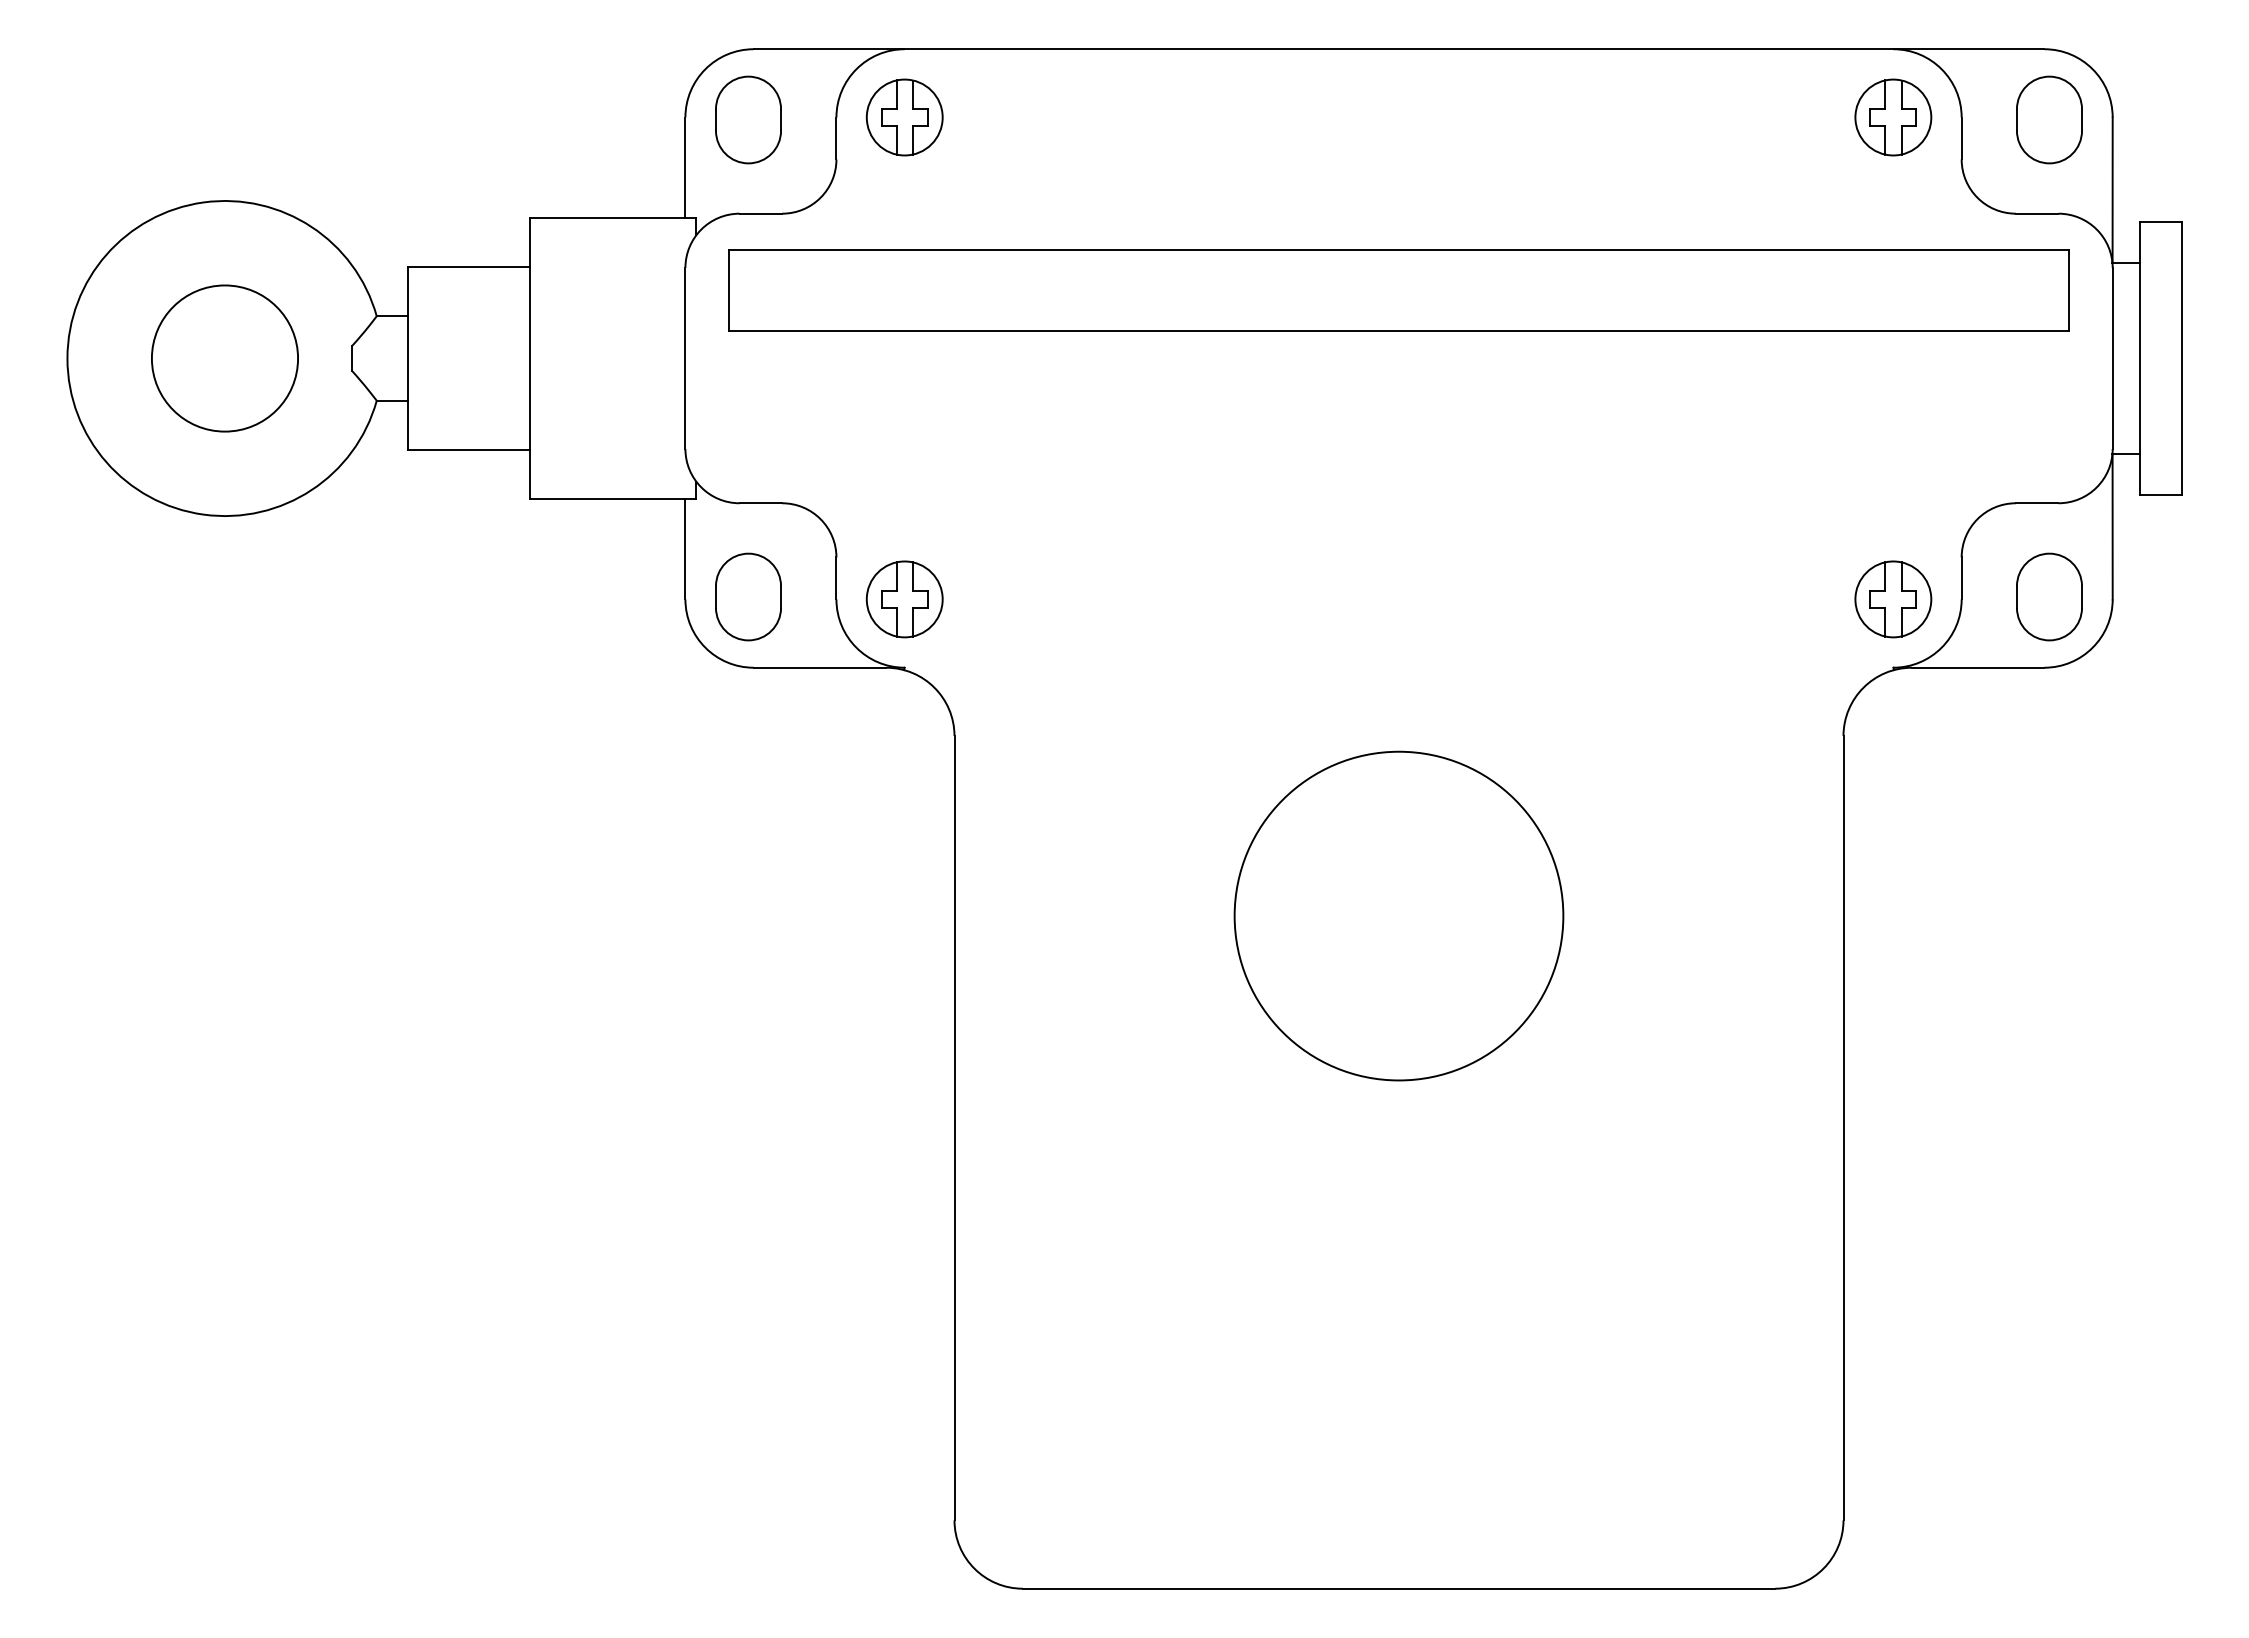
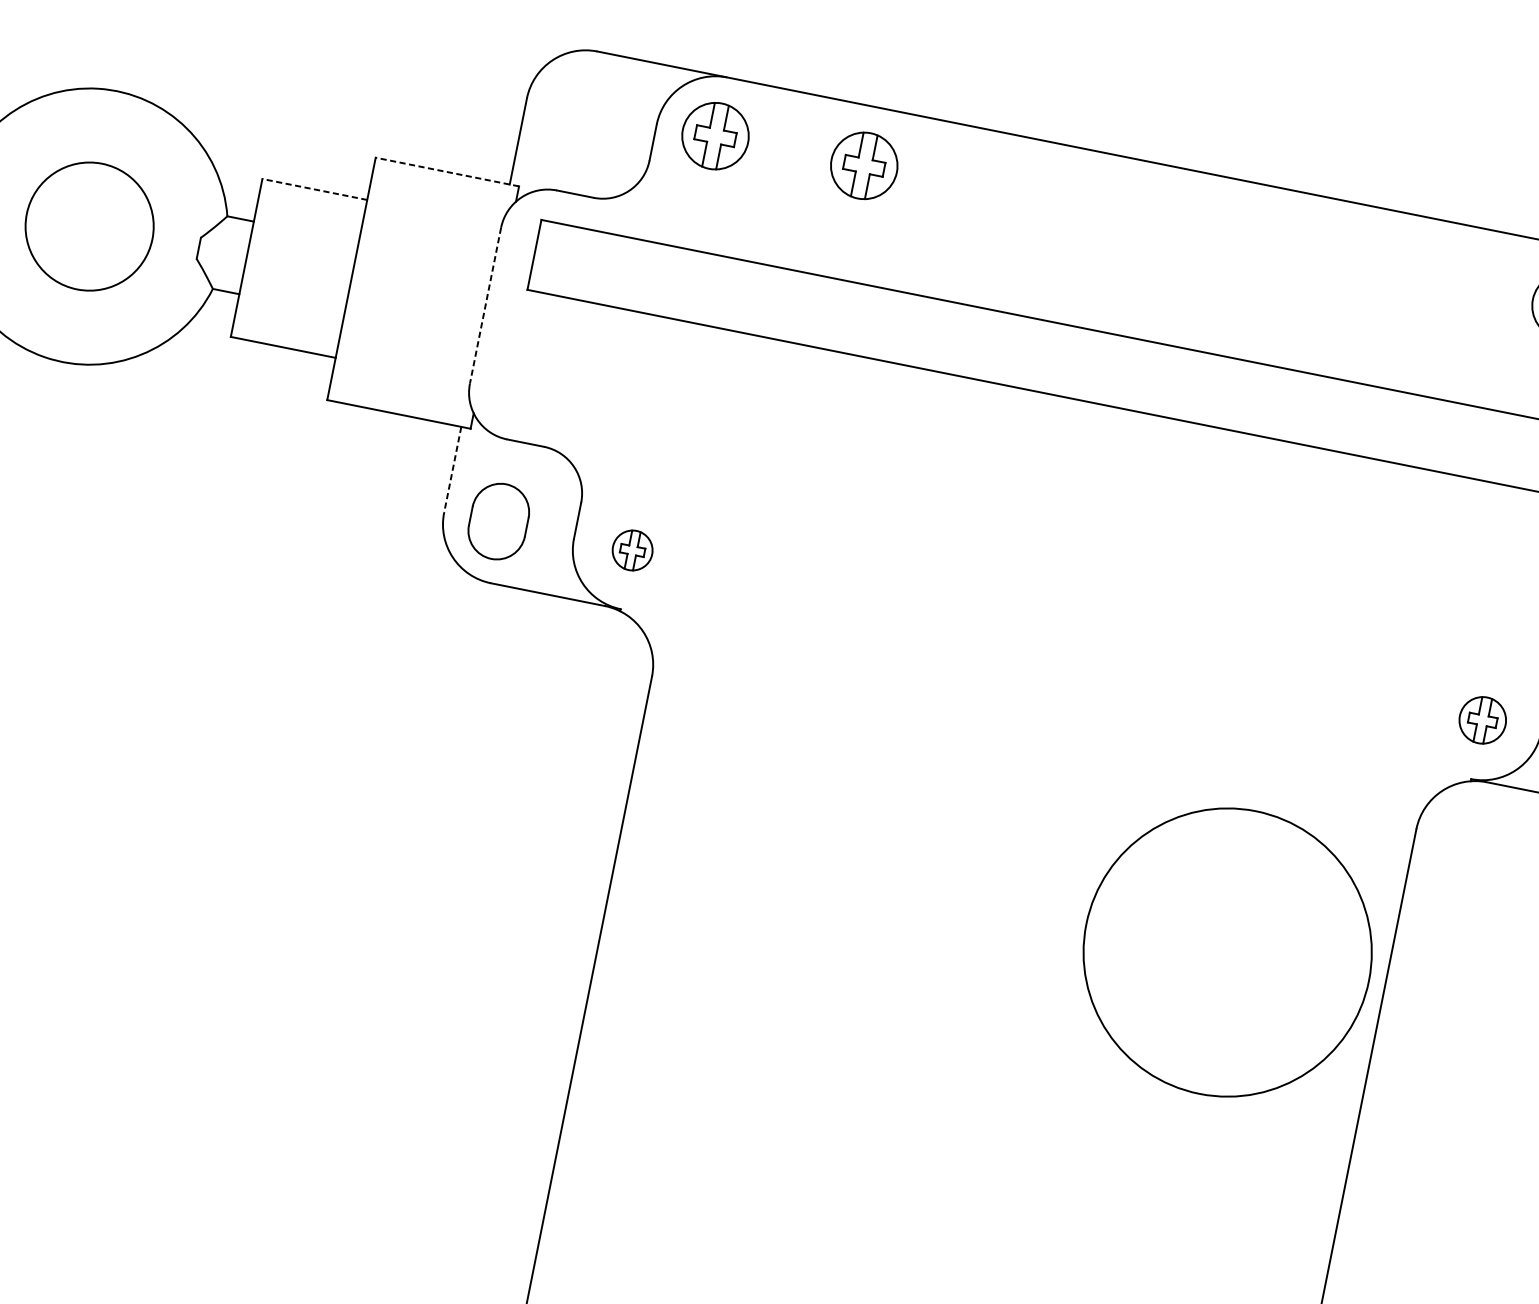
part: (1077, 117) -> (864, 165), added
part: (748, 119) -> (580, 111), removed
line: (612, 217) -> (447, 171), solid -> dashed
line: (468, 266) -> (314, 189), solid -> dashed
line: (685, 358) -> (485, 305), solid -> dashed
line: (685, 549) -> (452, 469), solid -> dashed
part: (904, 599) -> (632, 550), size x0.6
part: (1893, 599) -> (1482, 720), size x0.7
circle: (1398, 915) -> (1227, 951), moved

